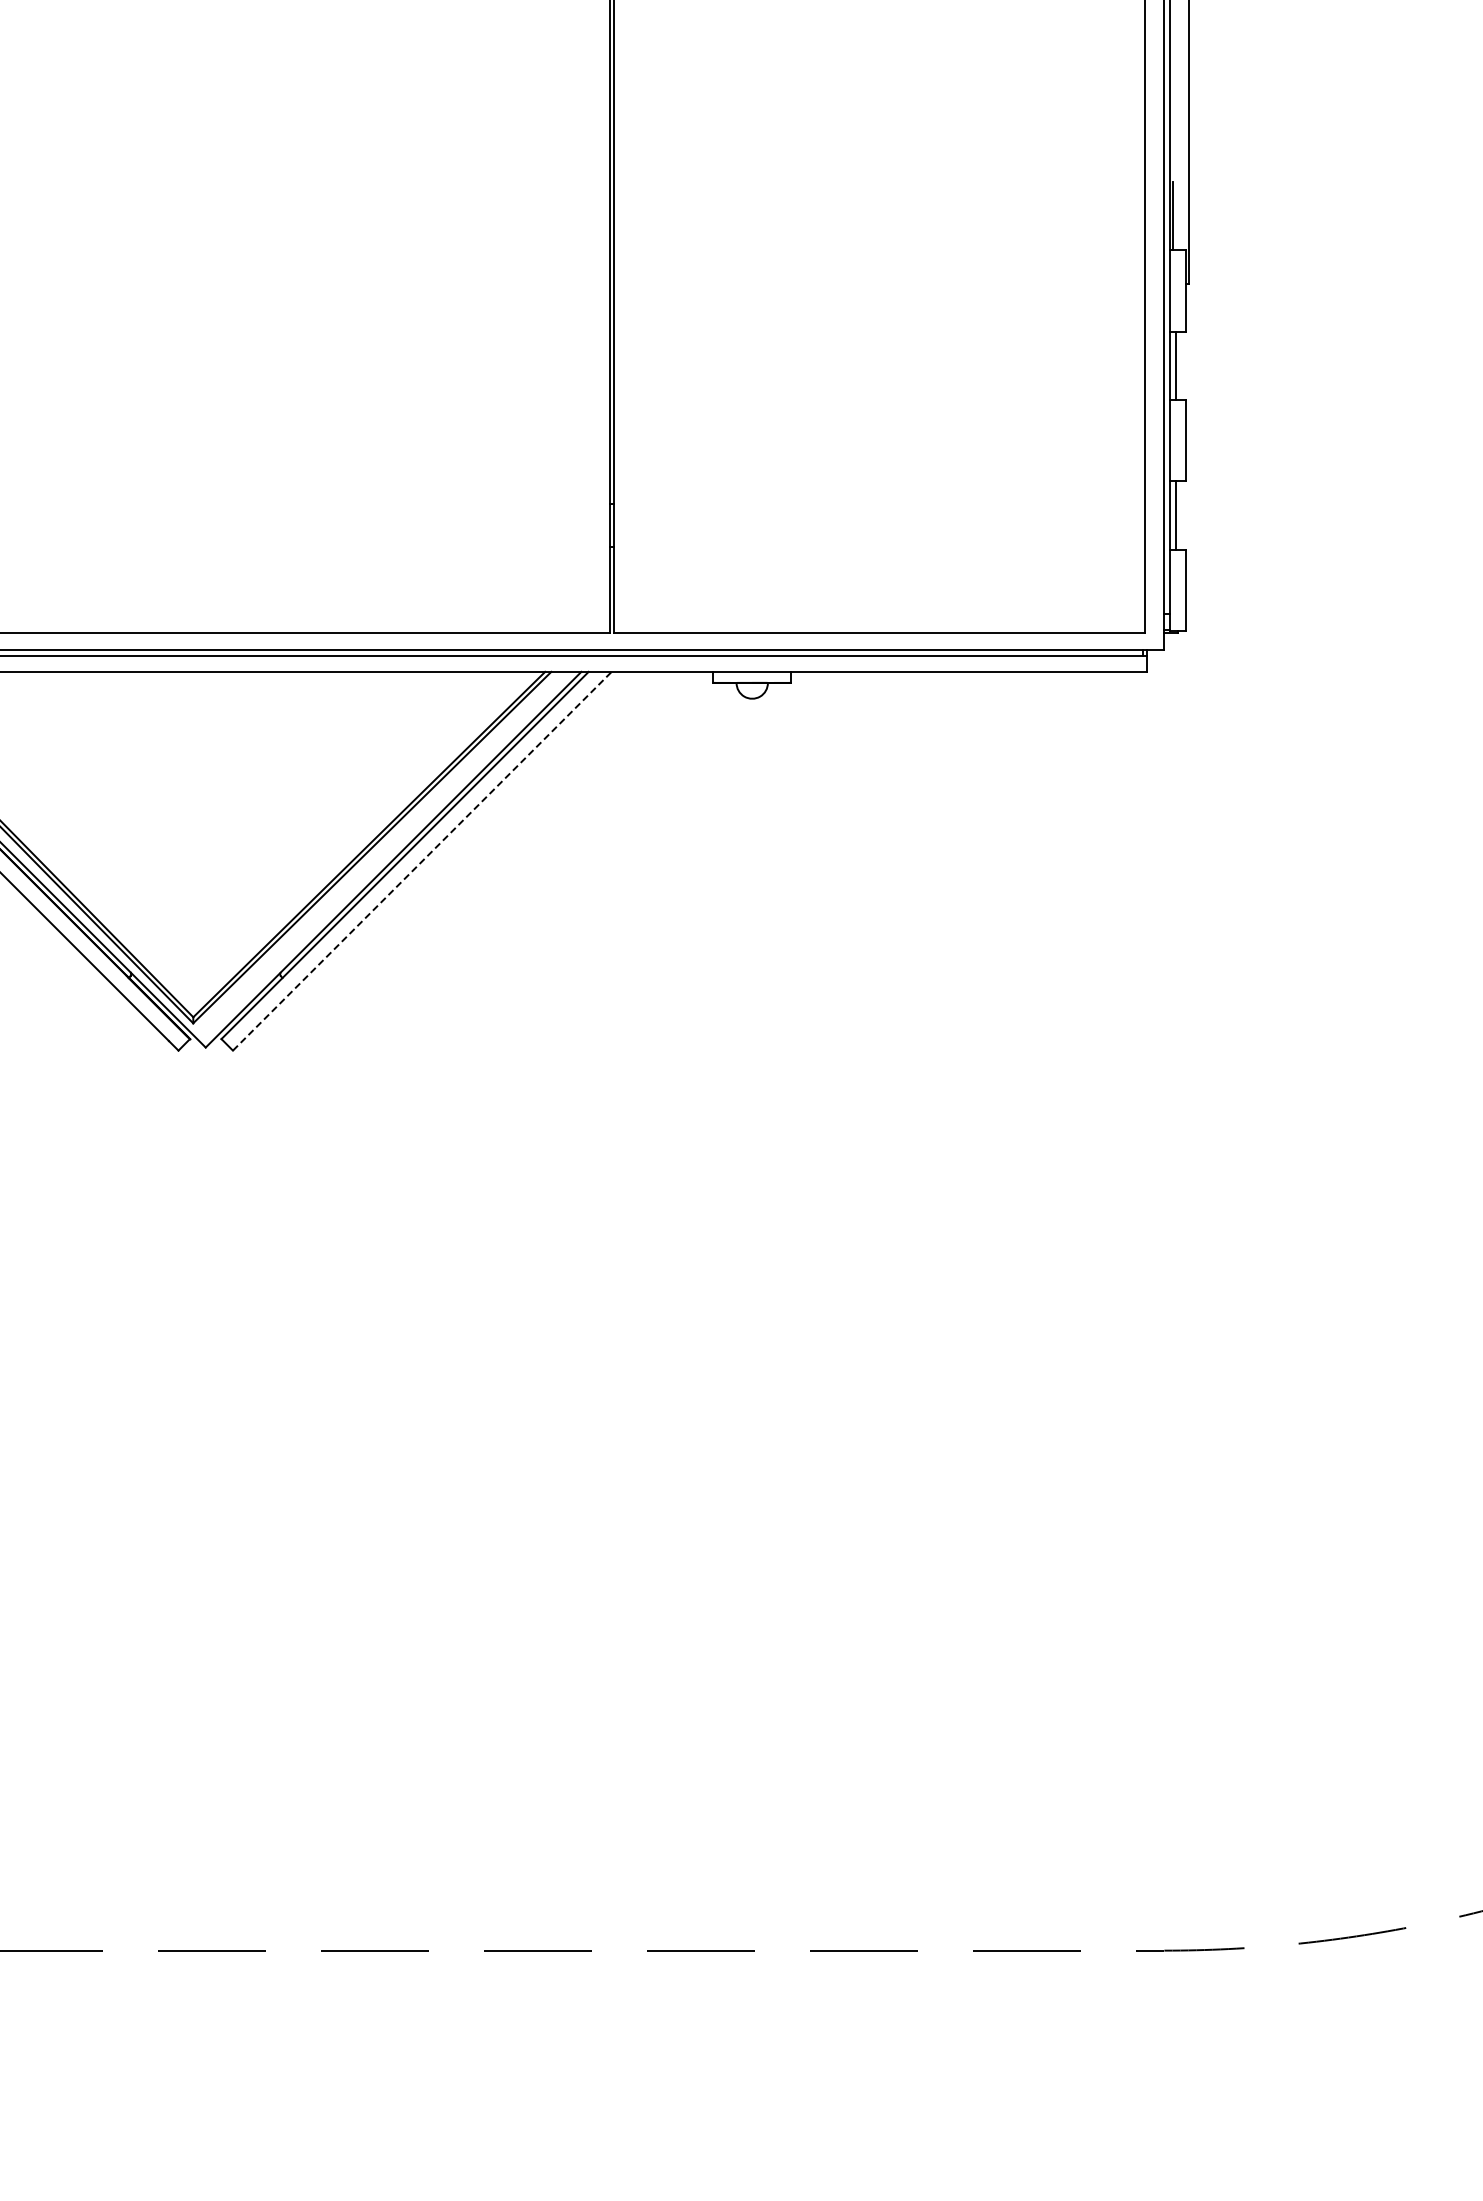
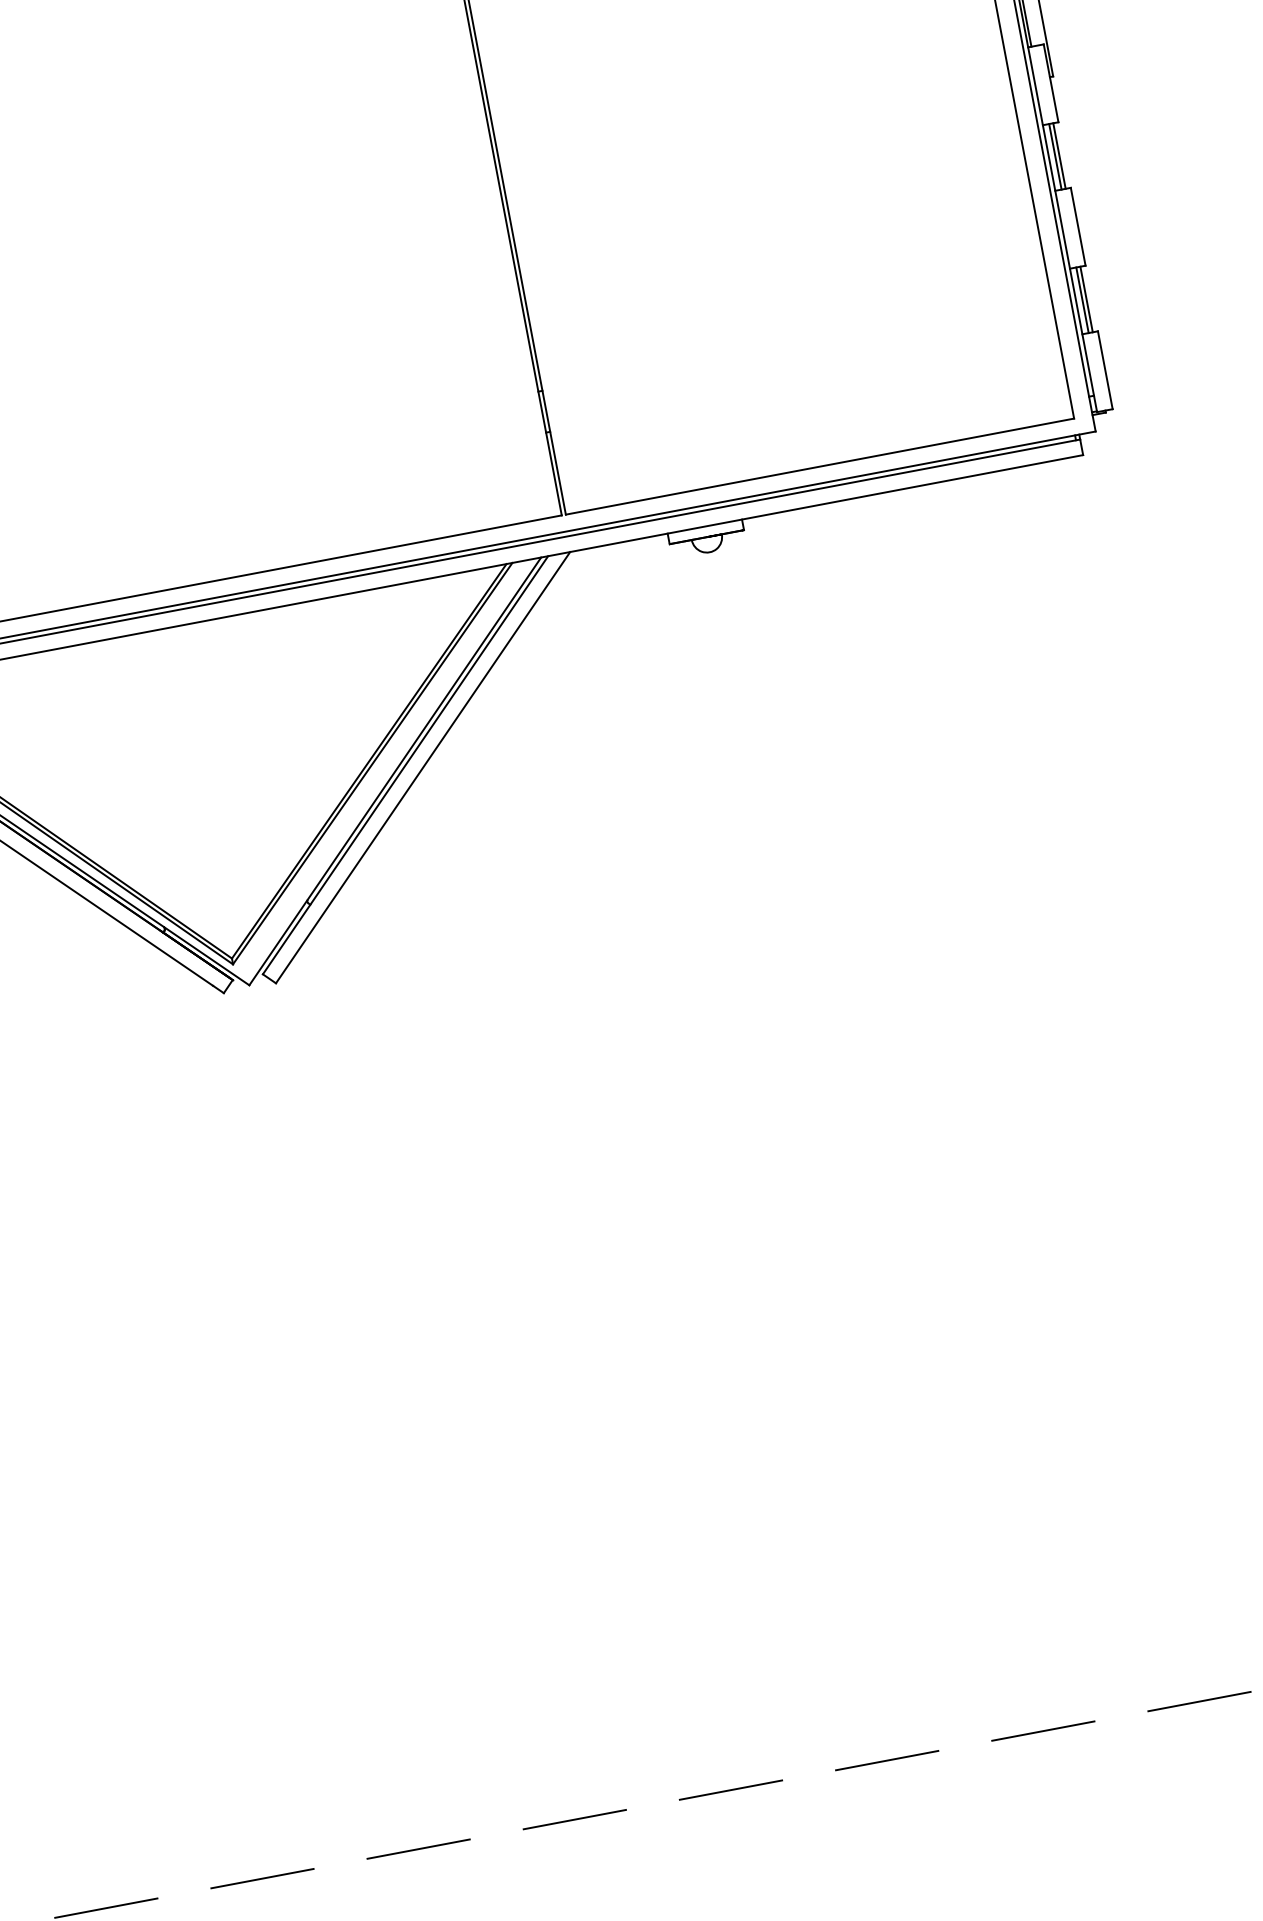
line: (1180, 365) -> (1059, 155), added
line: (1180, 515) -> (1086, 299), added
line: (422, 861) -> (423, 767), dashed -> solid

